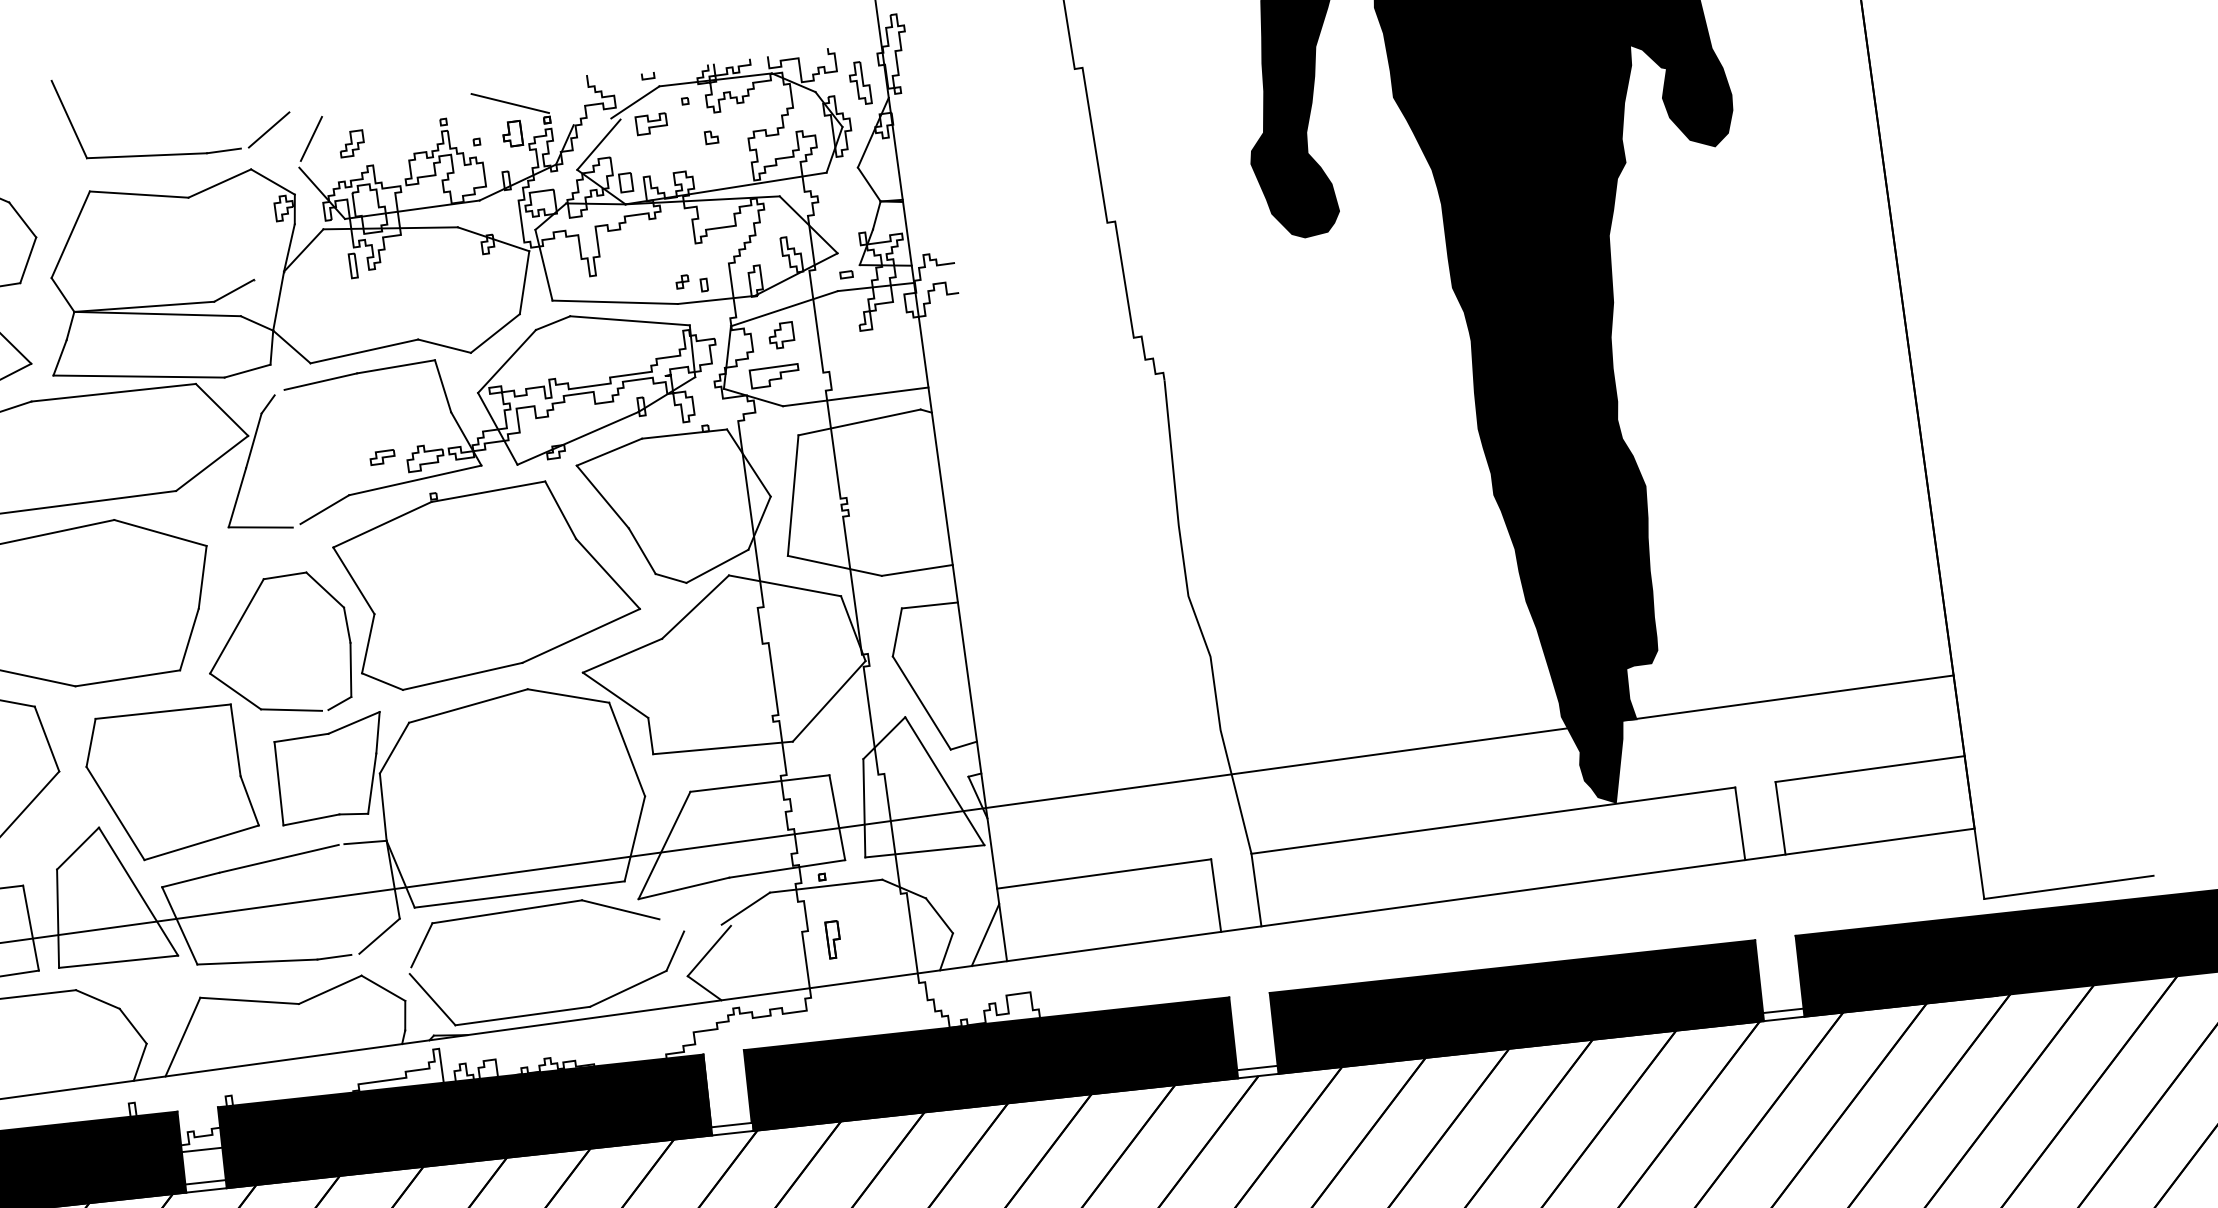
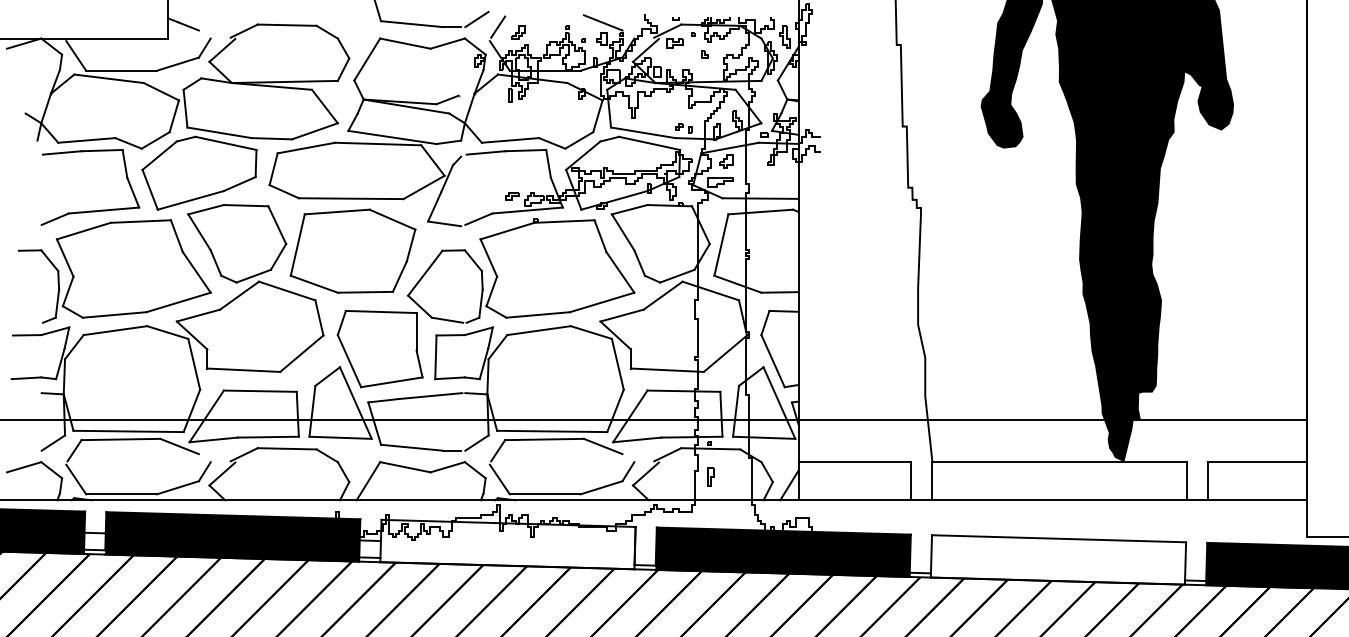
fill: (1516, 1006) -> (1058, 559), removed
fill: (464, 1121) -> (507, 544), removed

